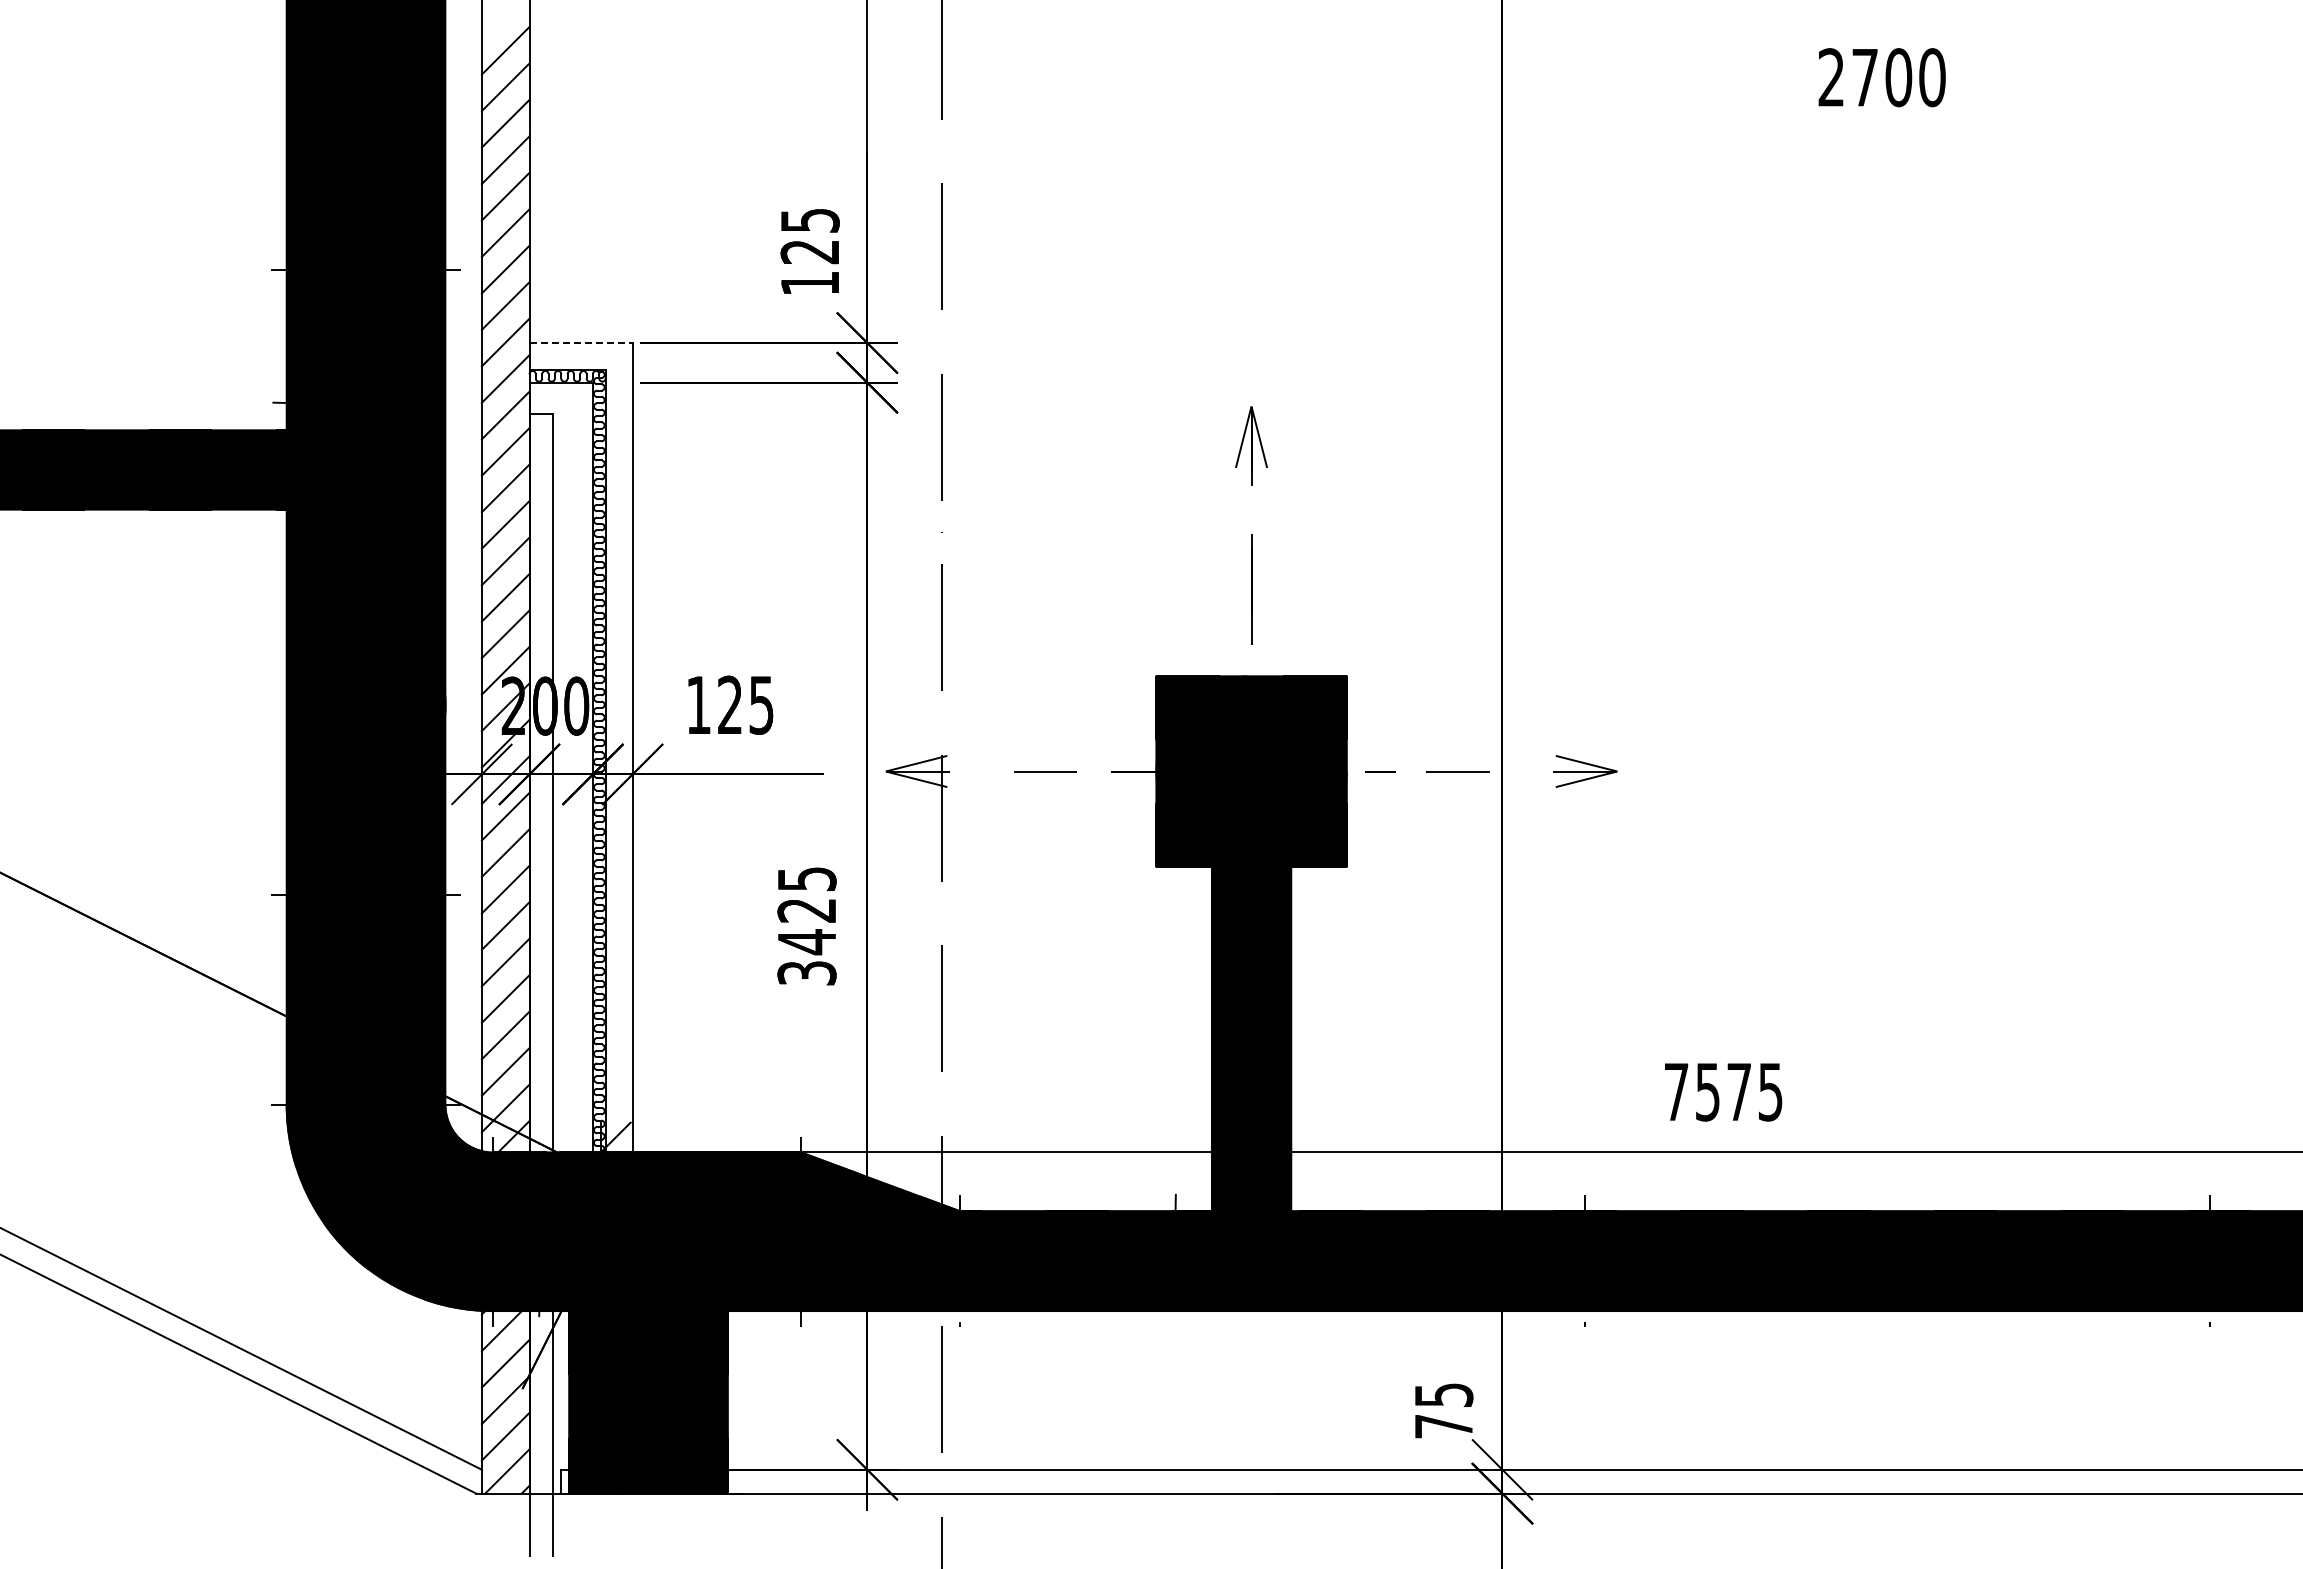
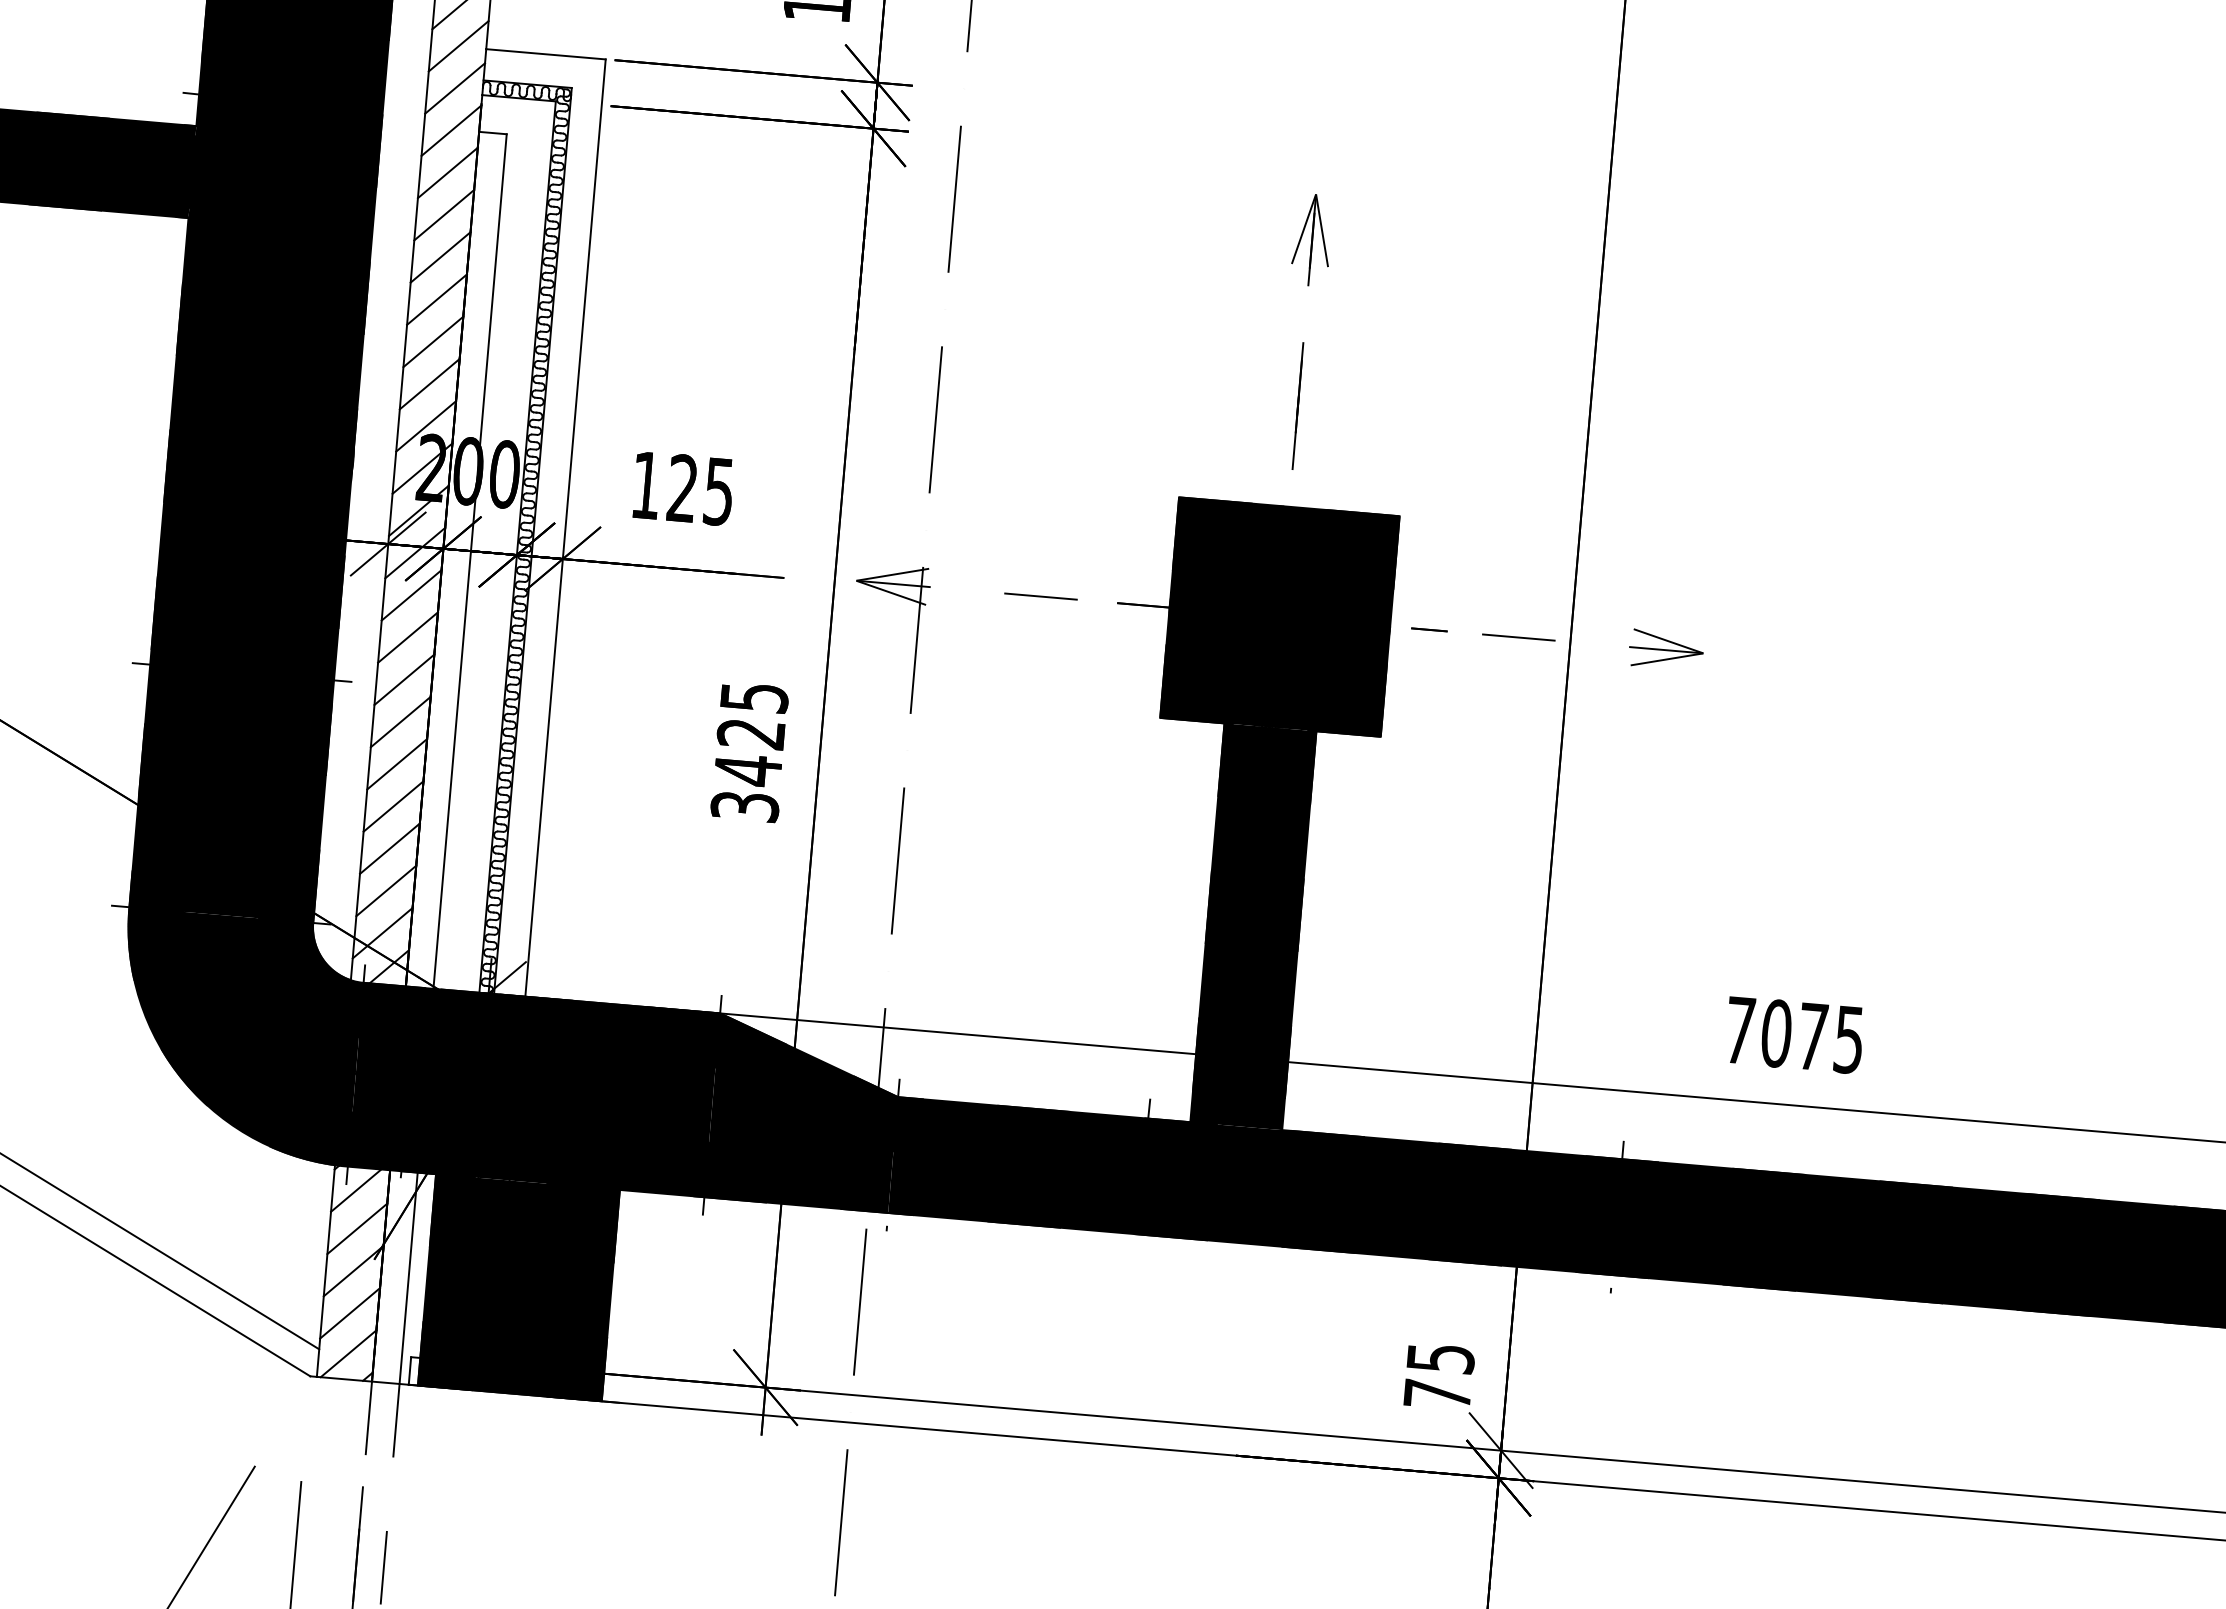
line: (581, 343) -> (546, 54), dashed -> solid
text: (1707, 1091) -> (1776, 1032), 7575 -> 7075

